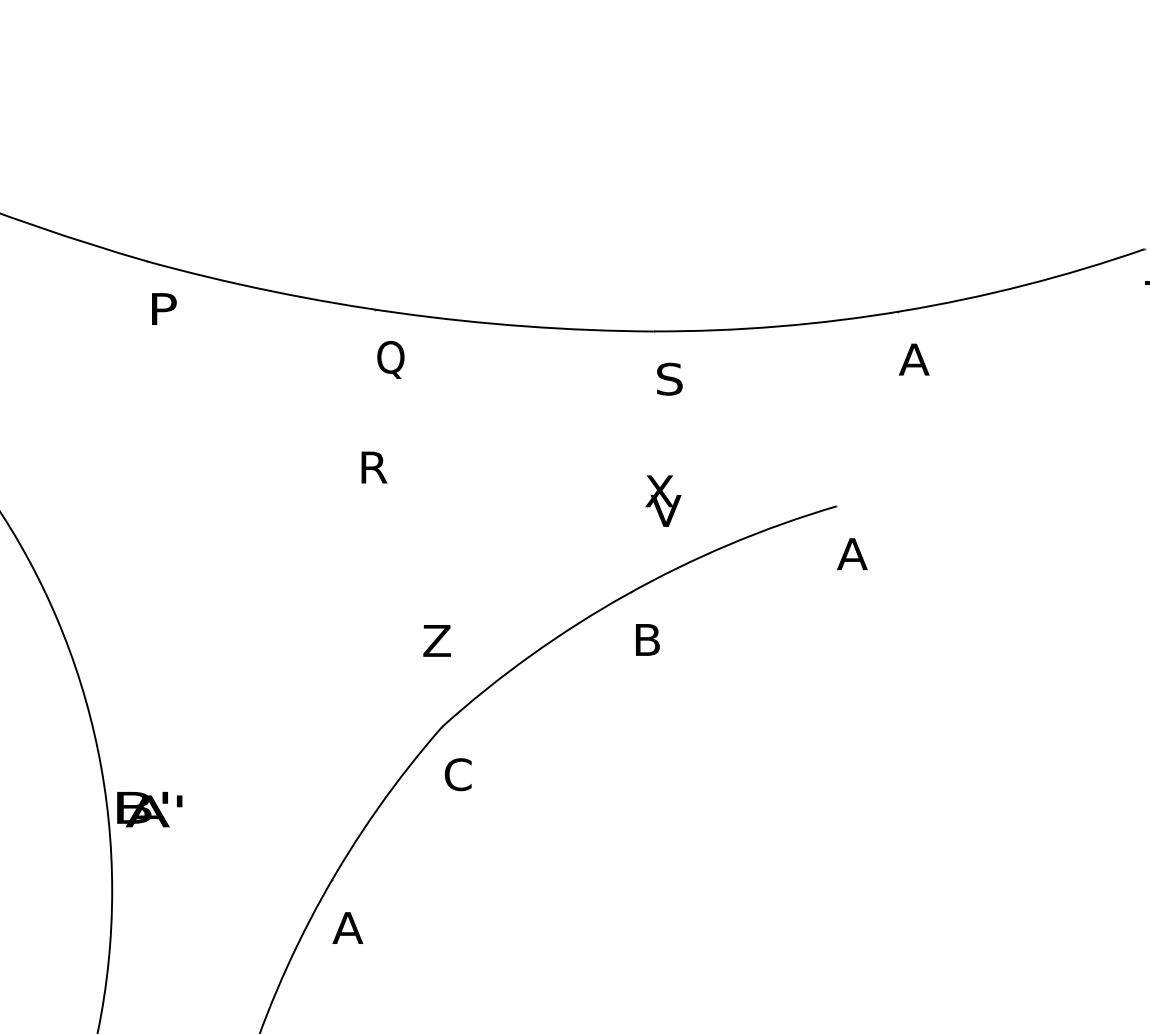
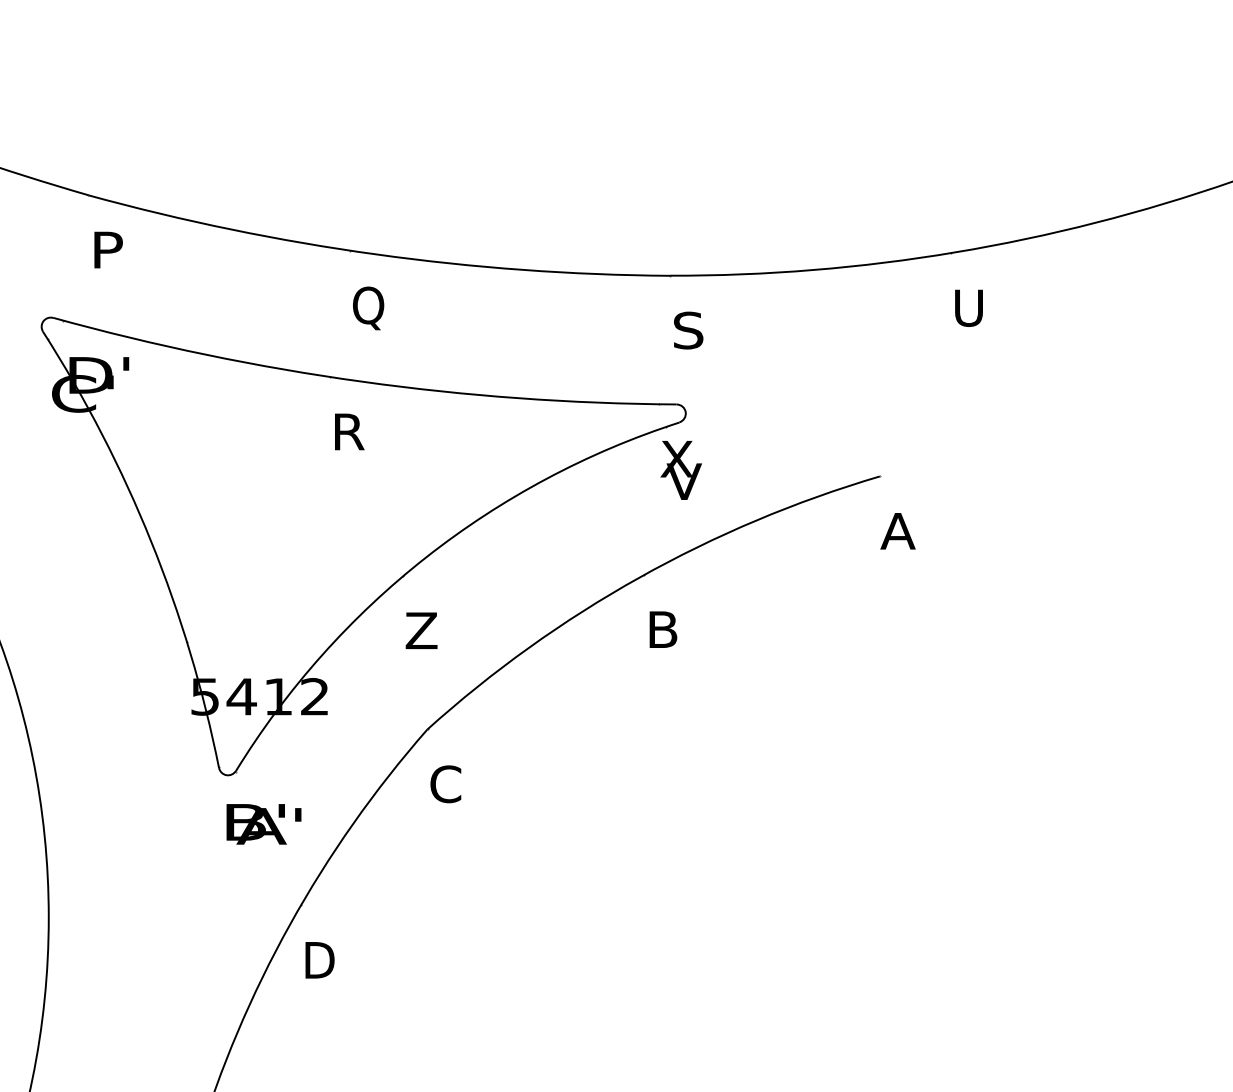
text: (913, 359) -> (968, 307), A -> U
part: (386, 567) -> (363, 546), added
text: (149, 809) -> (263, 824), moved
text: (347, 927) -> (318, 959), A -> D

